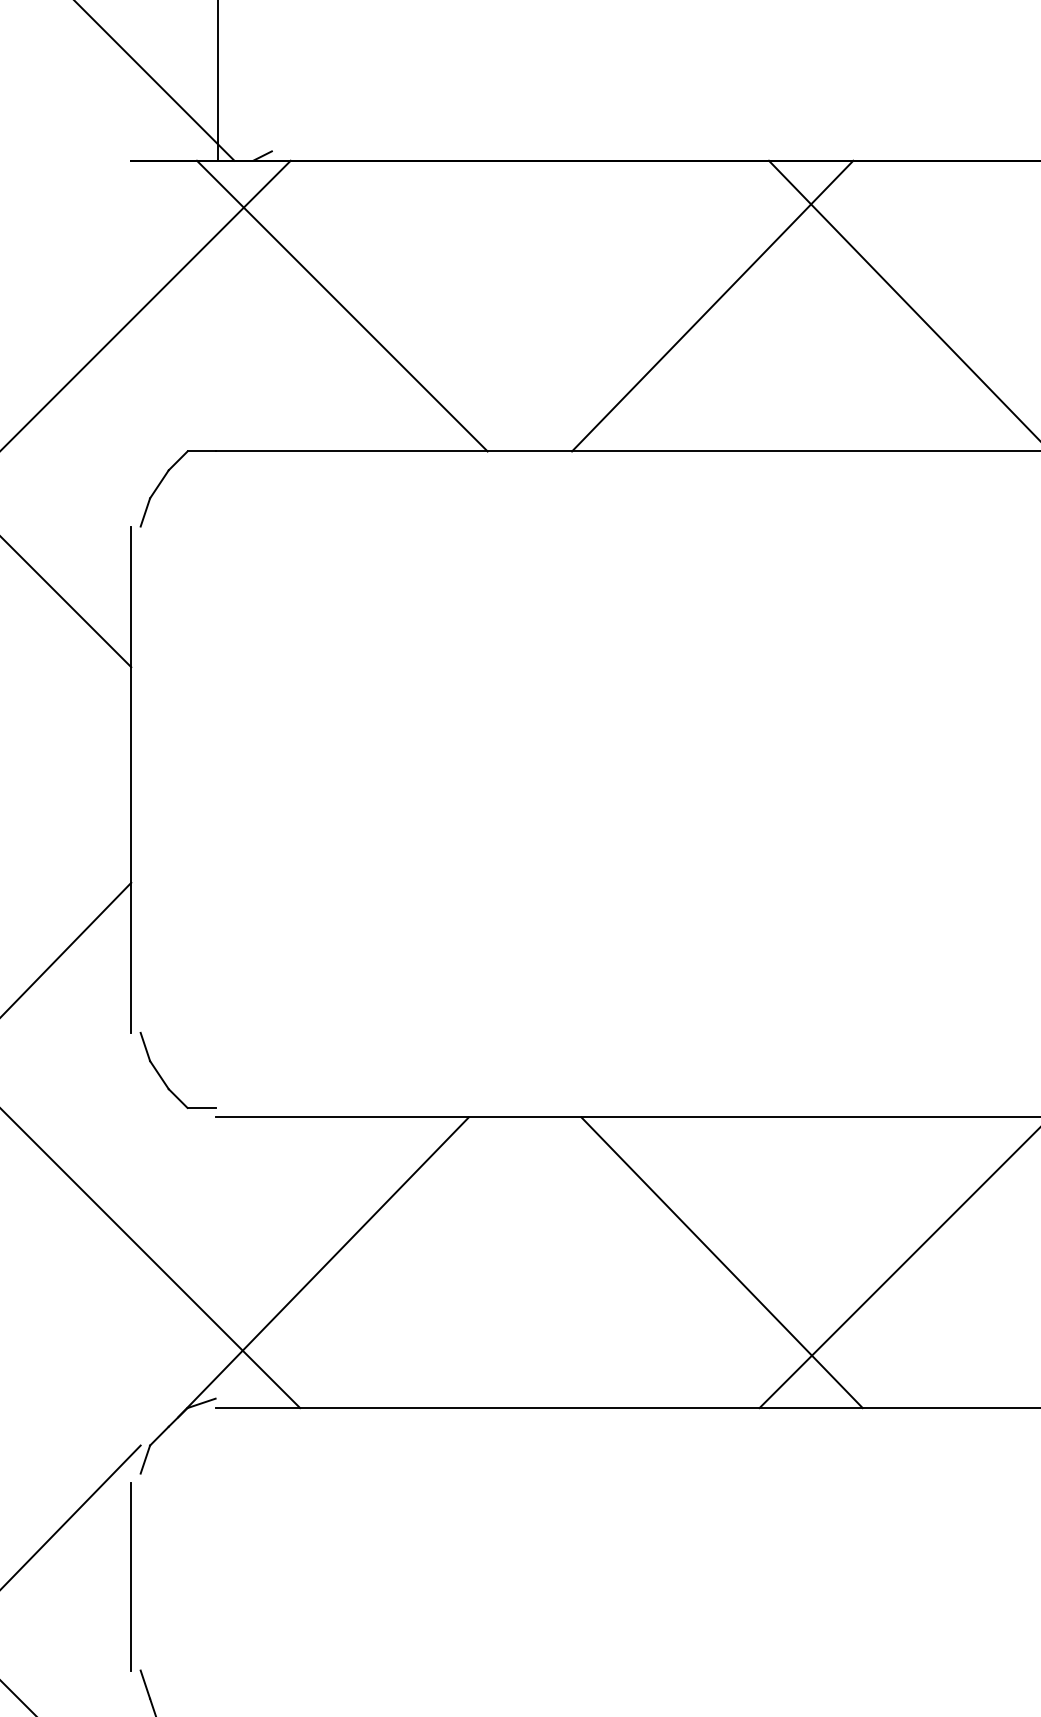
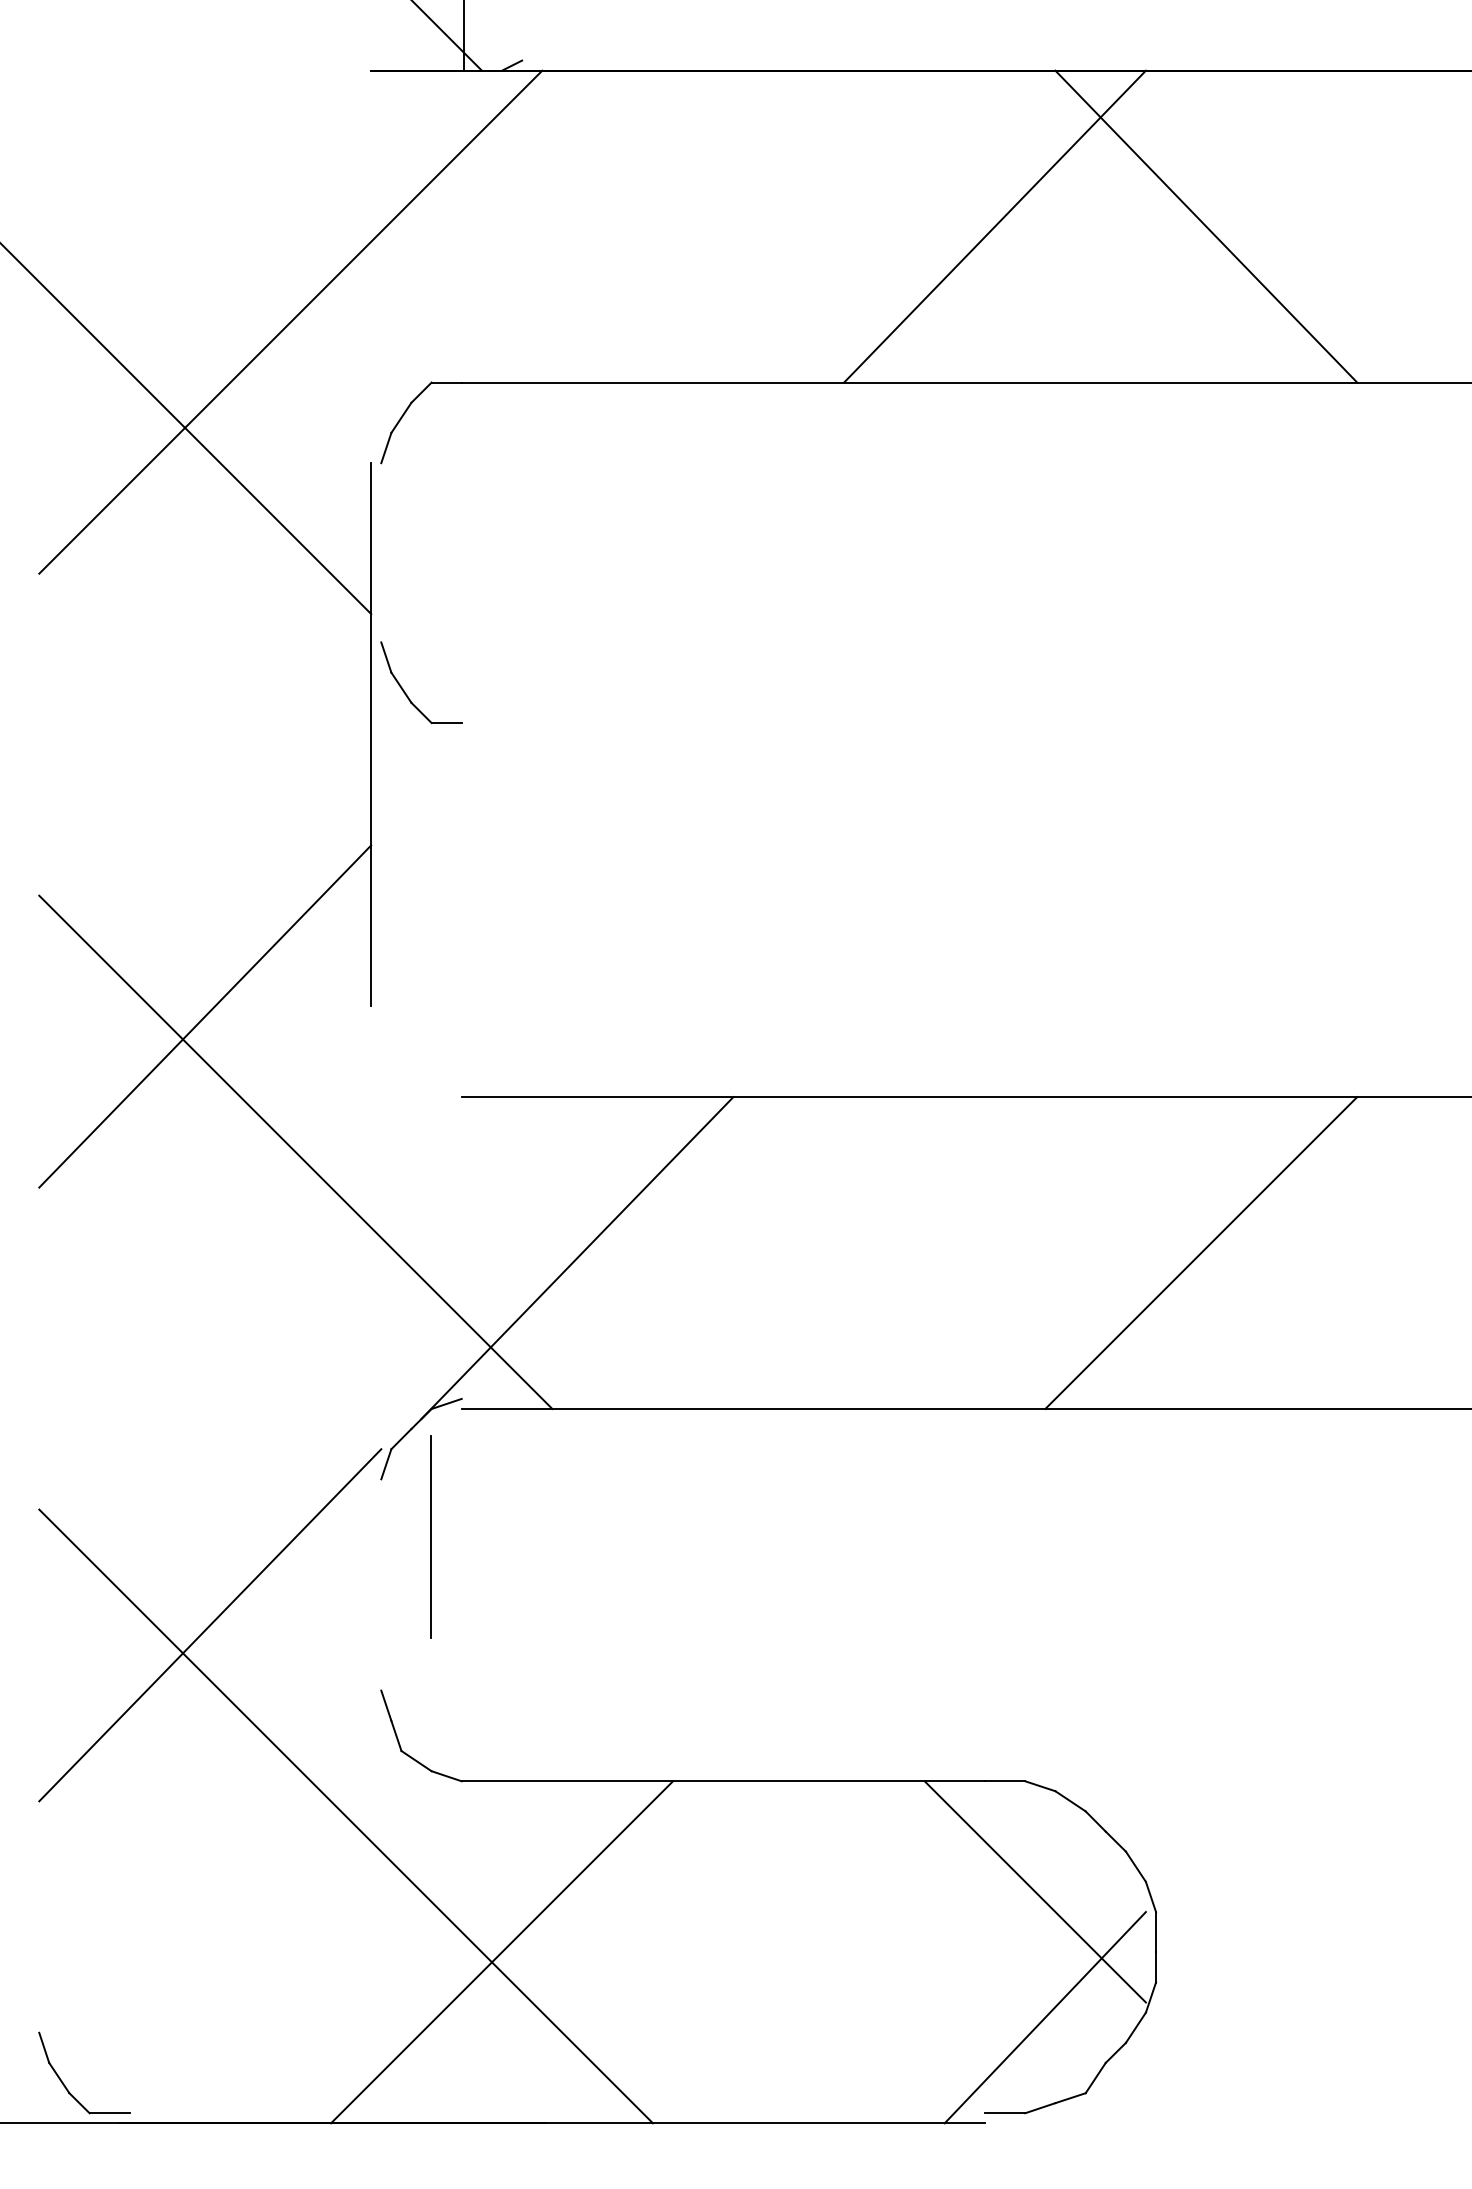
line: (342, 305) -> (597, 226), removed
part: (164, 1080) -> (406, 693), moved
line: (722, 1263) -> (1005, 1253), removed
line: (130, 1576) -> (430, 1536), moved

